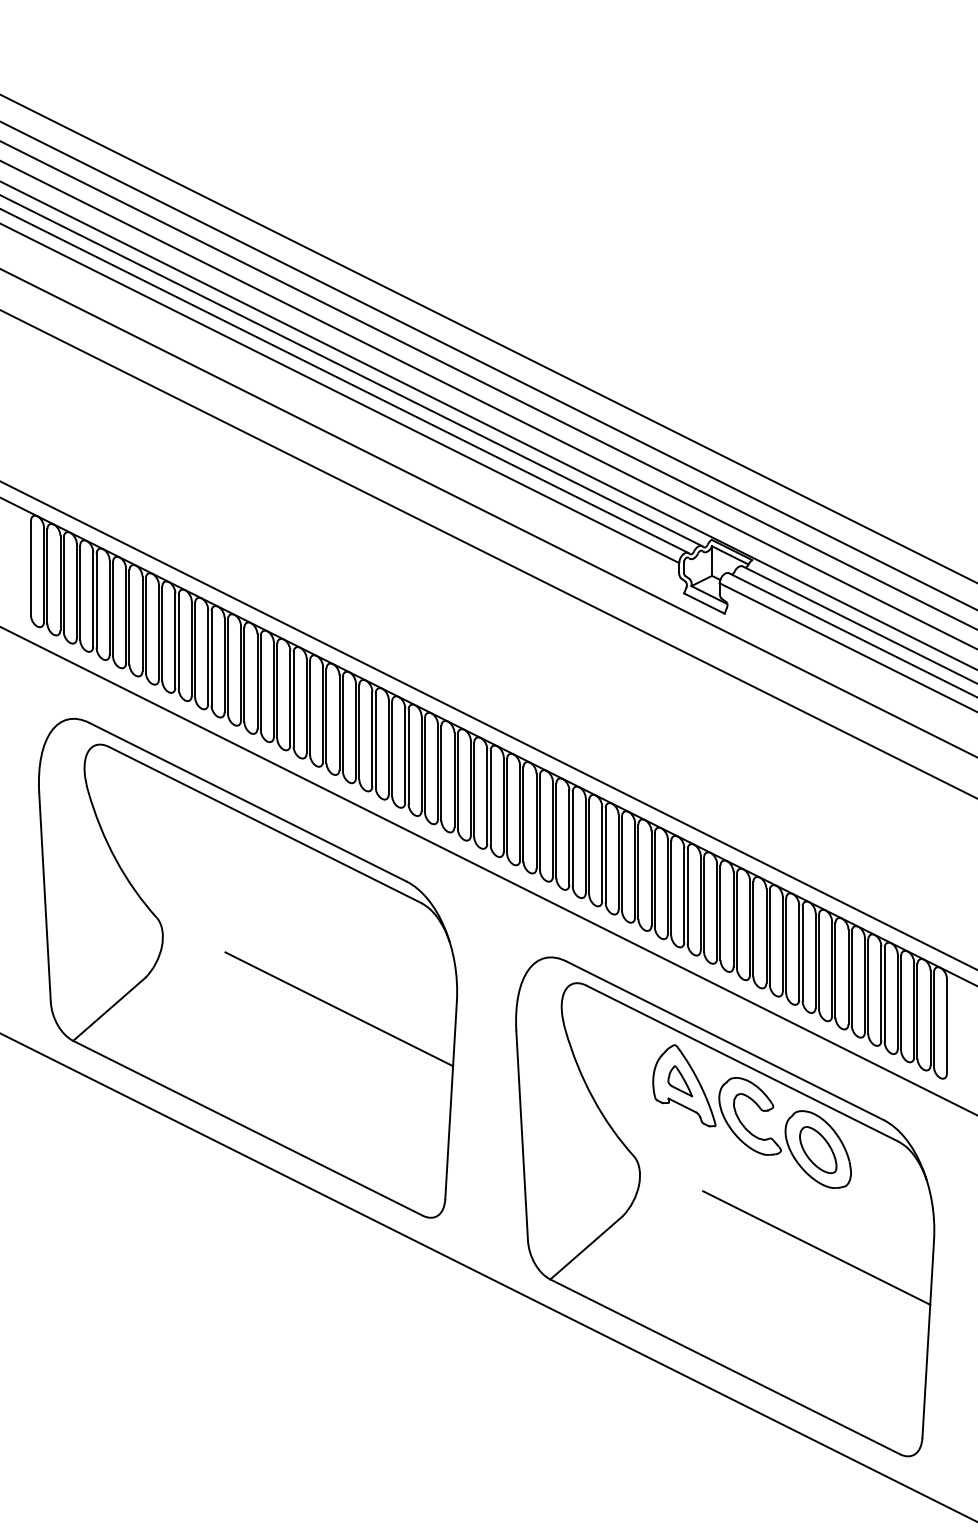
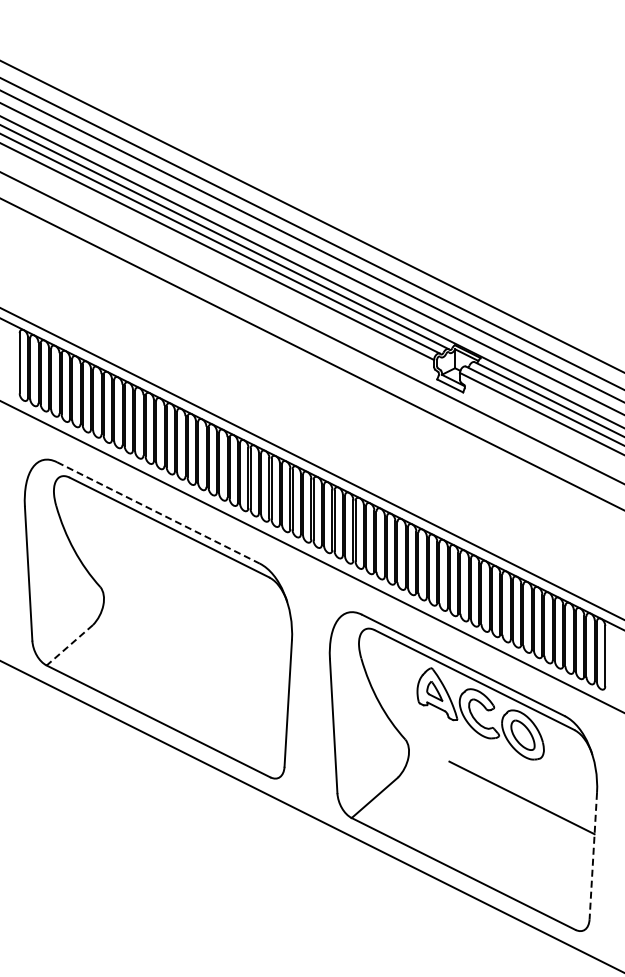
line: (248, 803) -> (158, 513), solid -> dashed
line: (338, 1008) -> (216, 644), removed
line: (108, 1009) -> (69, 645), solid -> dashed
line: (928, 1339) -> (593, 856), solid -> dashed

